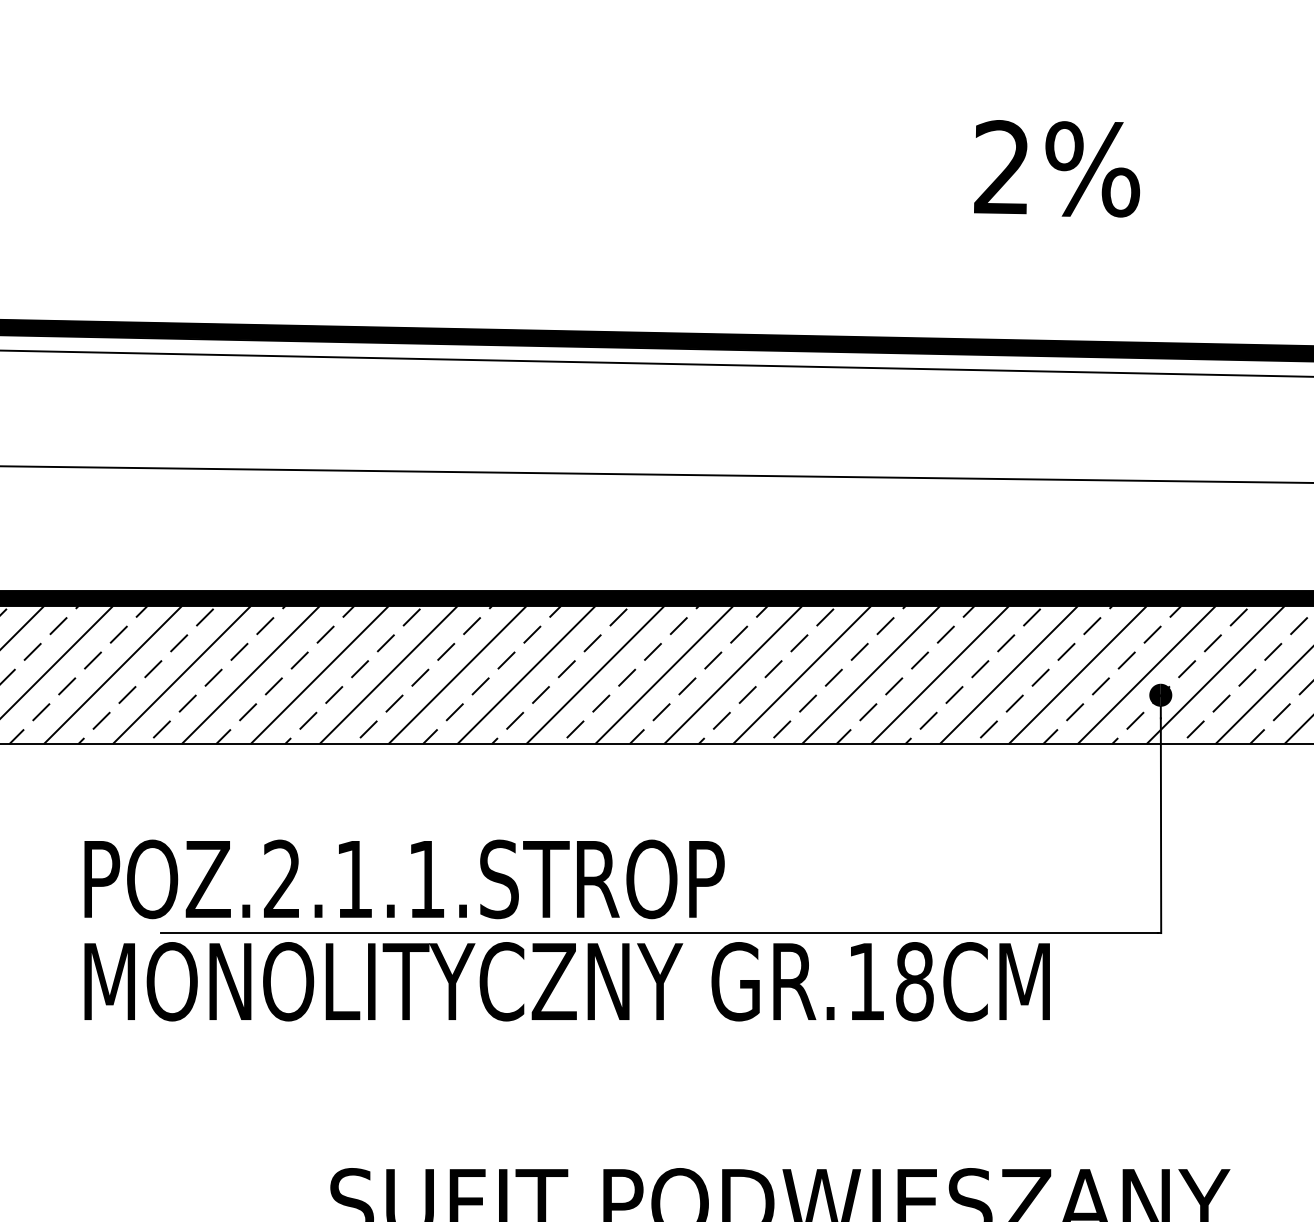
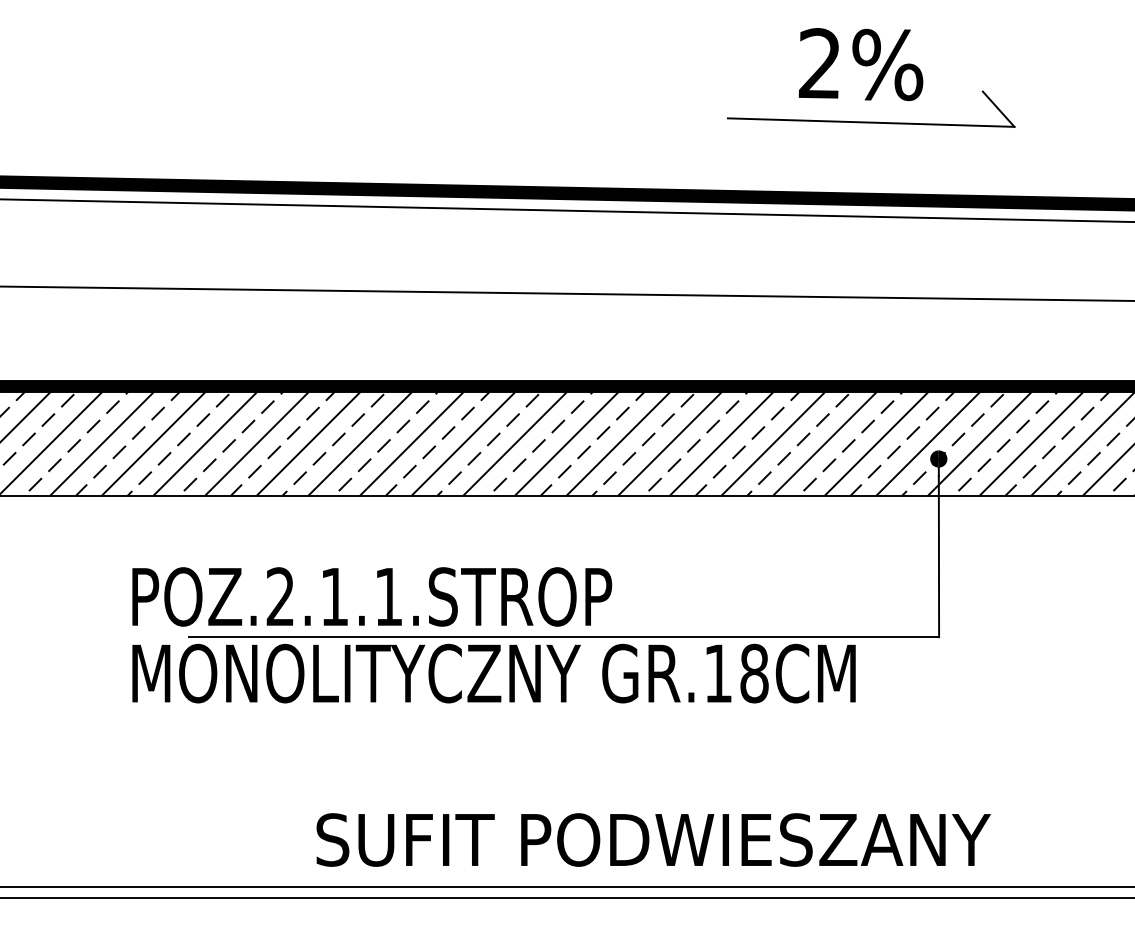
part: (1070, 244) -> (871, 121), added

